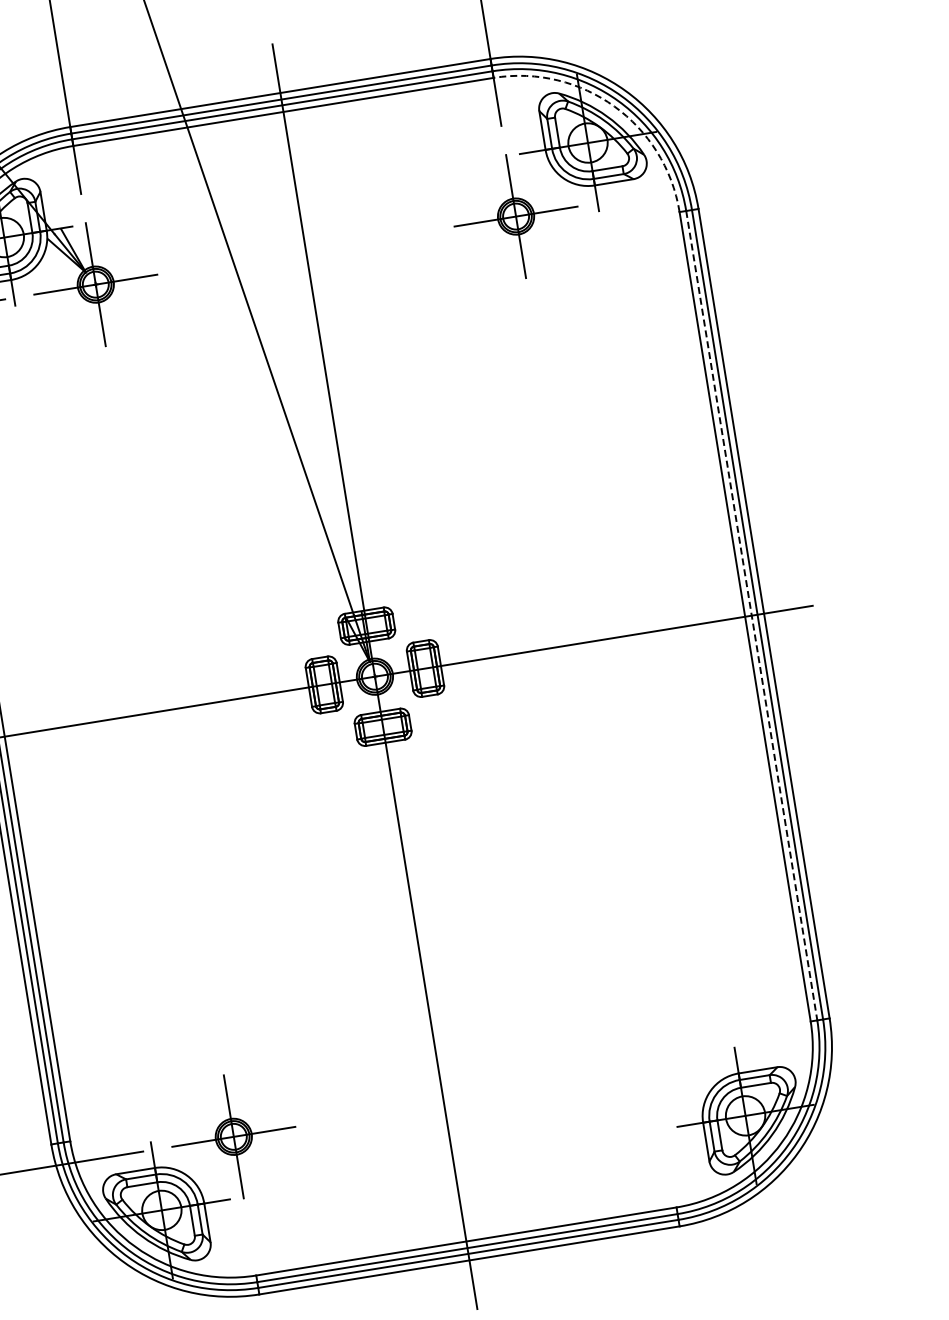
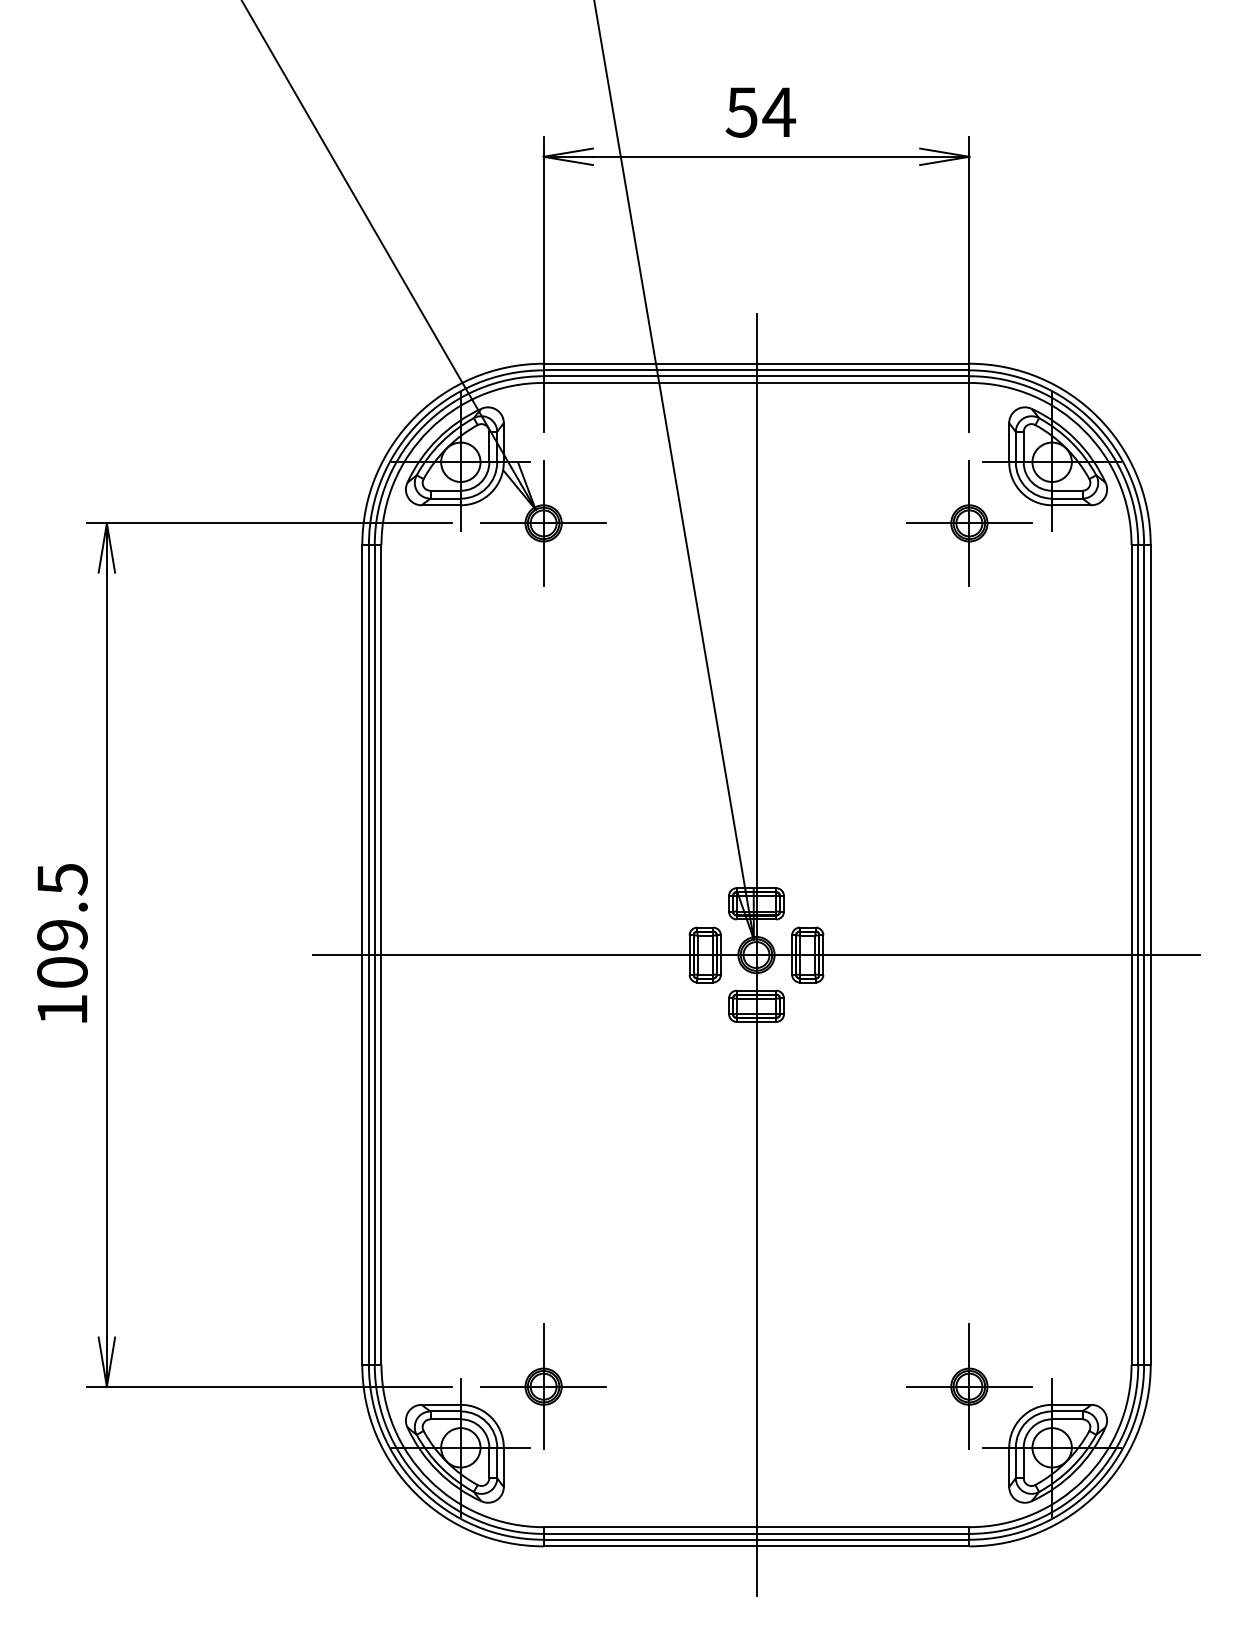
arc: (614, 106) -> (1084, 430), dashed -> solid
line: (752, 616) -> (1138, 955), dashed -> solid
part: (654, 1068) -> (969, 1386), added

